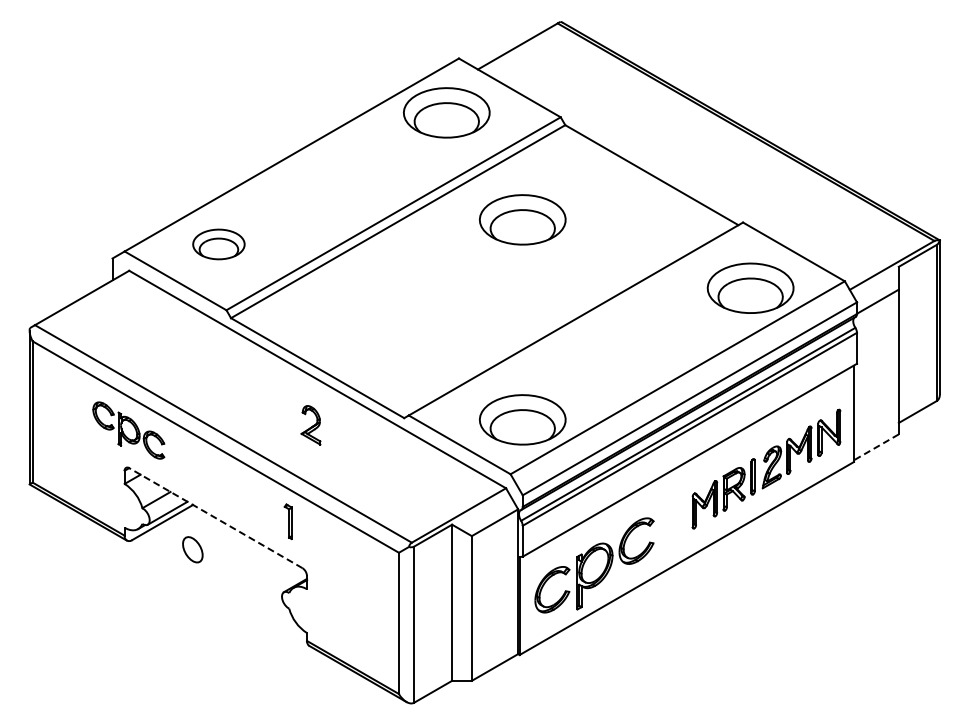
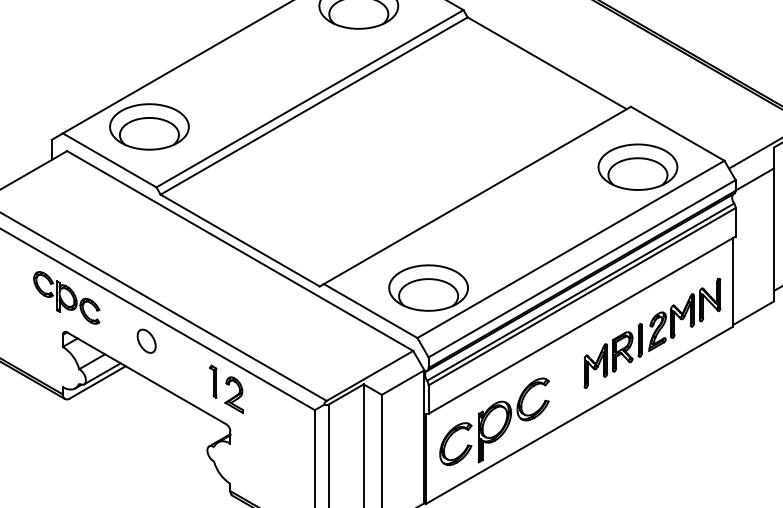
part: (522, 219) -> (428, 104), removed
part: (218, 244) -> (149, 126), size x1.67
part: (310, 425) -> (233, 395), moved
line: (876, 447) -> (753, 313), dashed -> solid
line: (215, 518) -> (146, 378), dashed -> solid
part: (192, 549) -> (146, 341), moved

